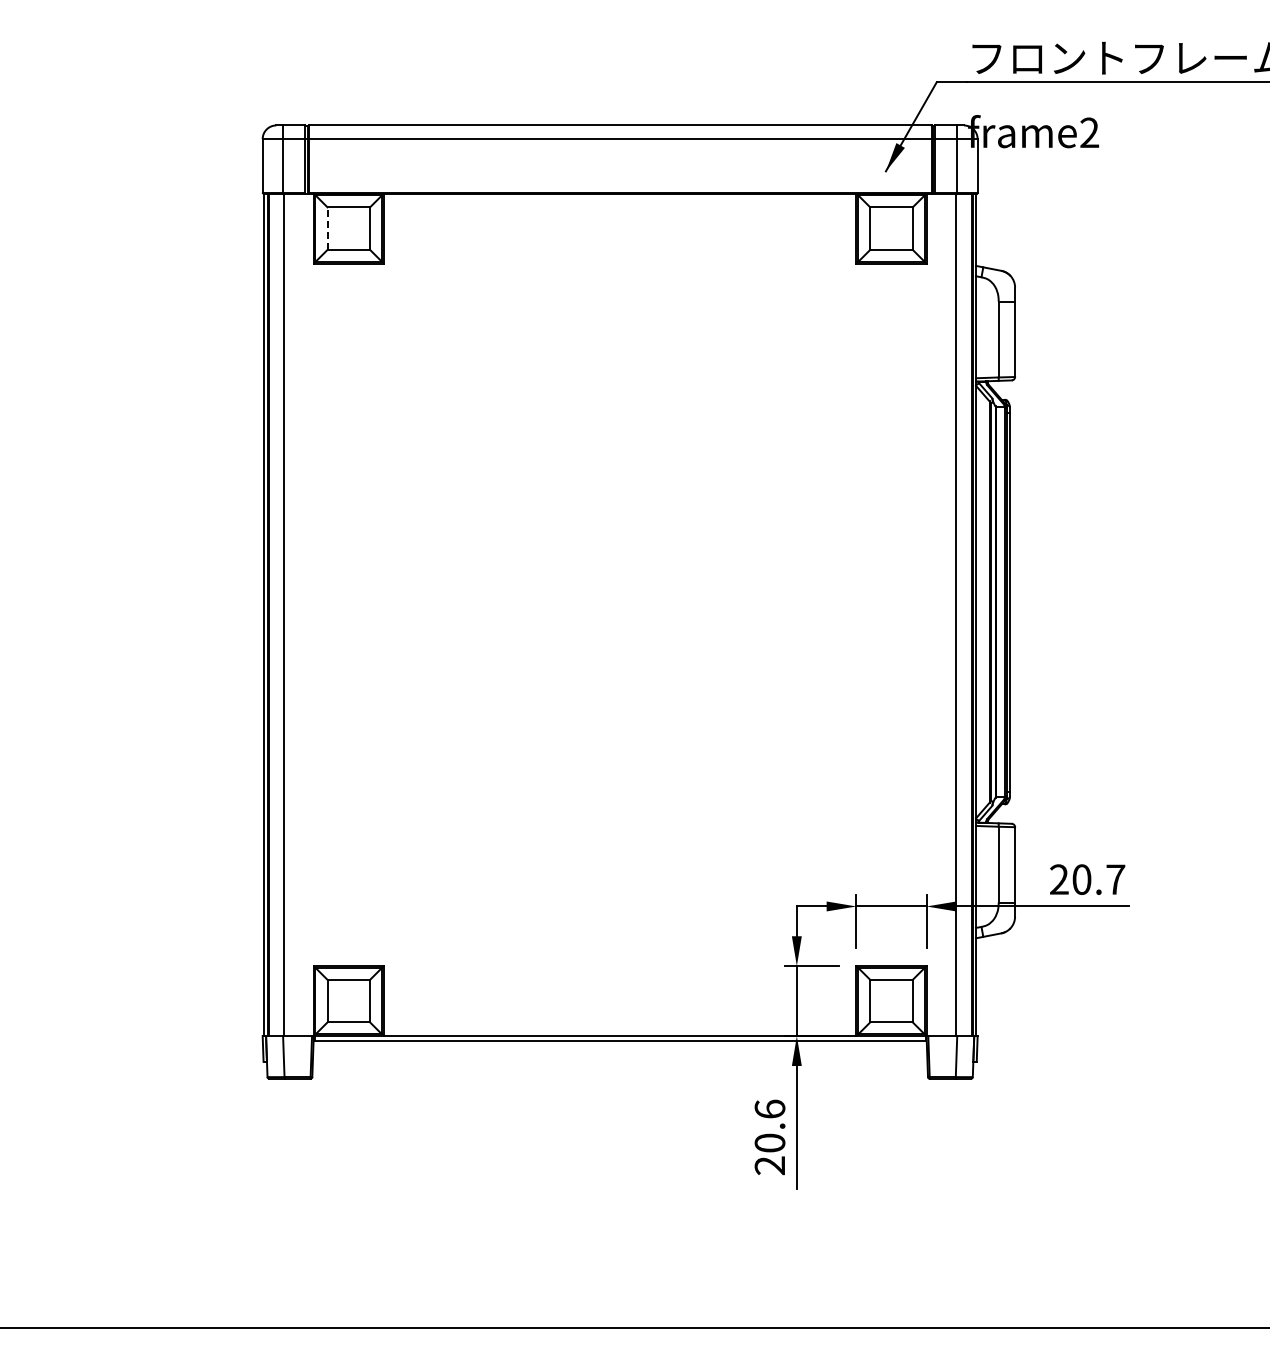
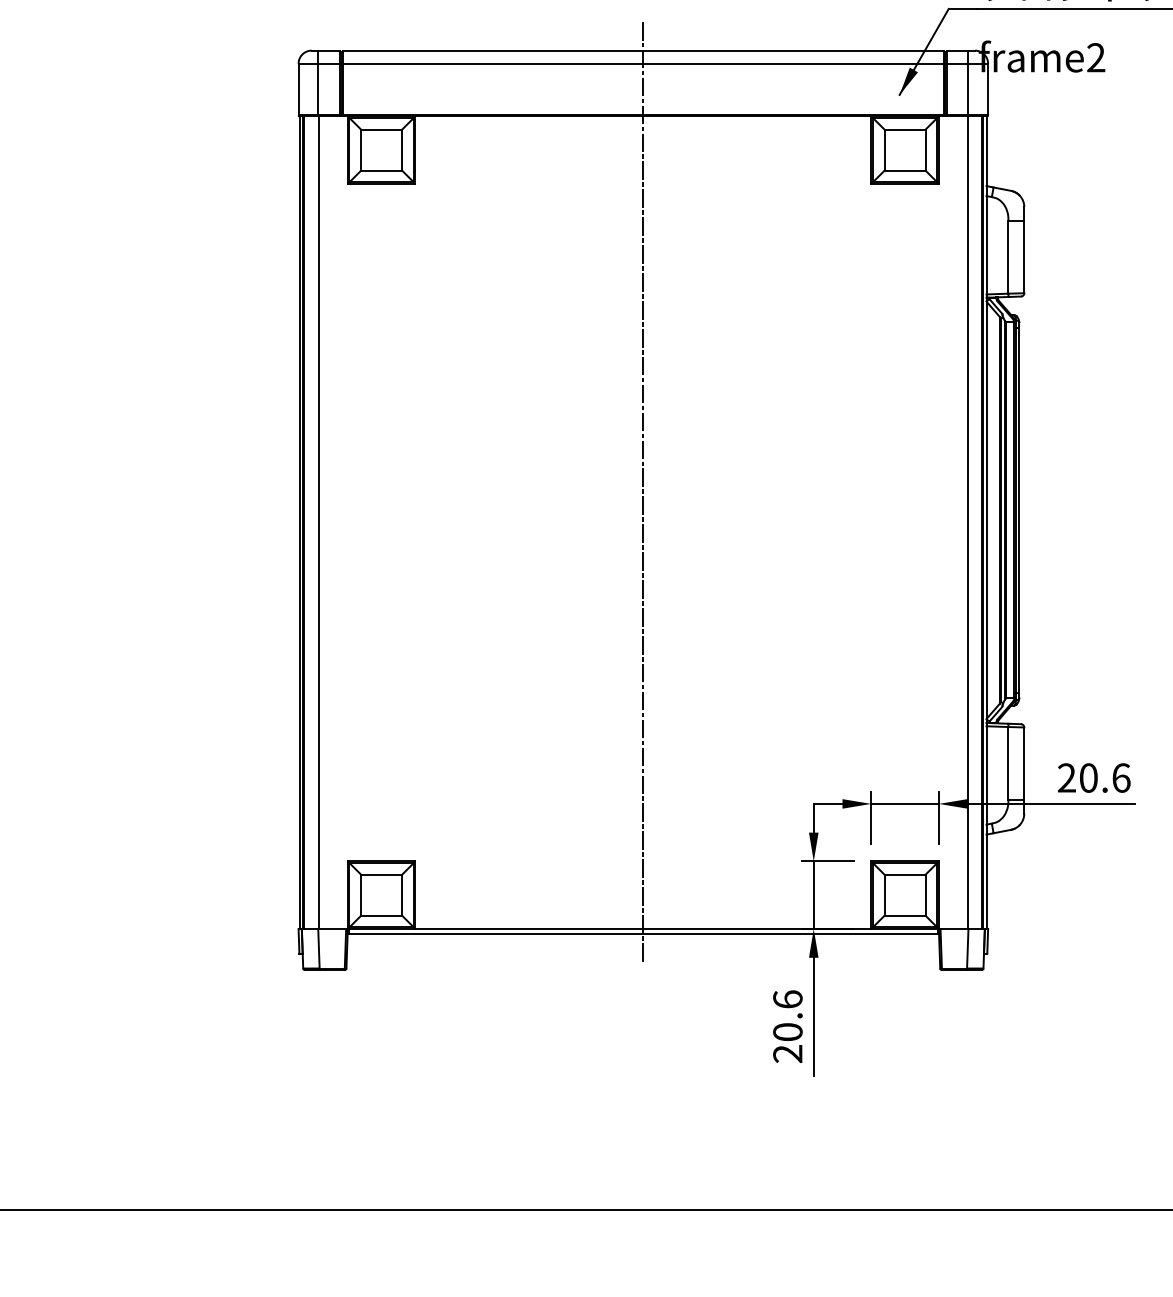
line: (327, 228) -> (361, 150), dashed -> solid
line: (620, 583) -> (643, 492), added
text: (1115, 879) -> (1121, 777), 20.7 -> 20.6

